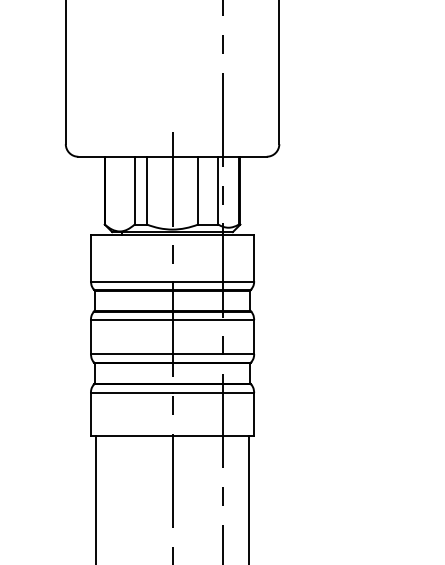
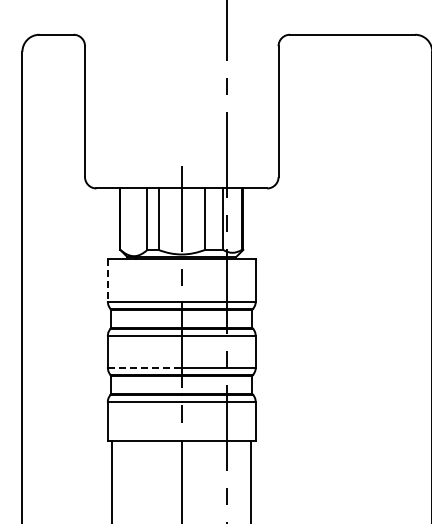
line: (90, 258) -> (107, 280), solid -> dashed
line: (132, 354) -> (145, 367), solid -> dashed

